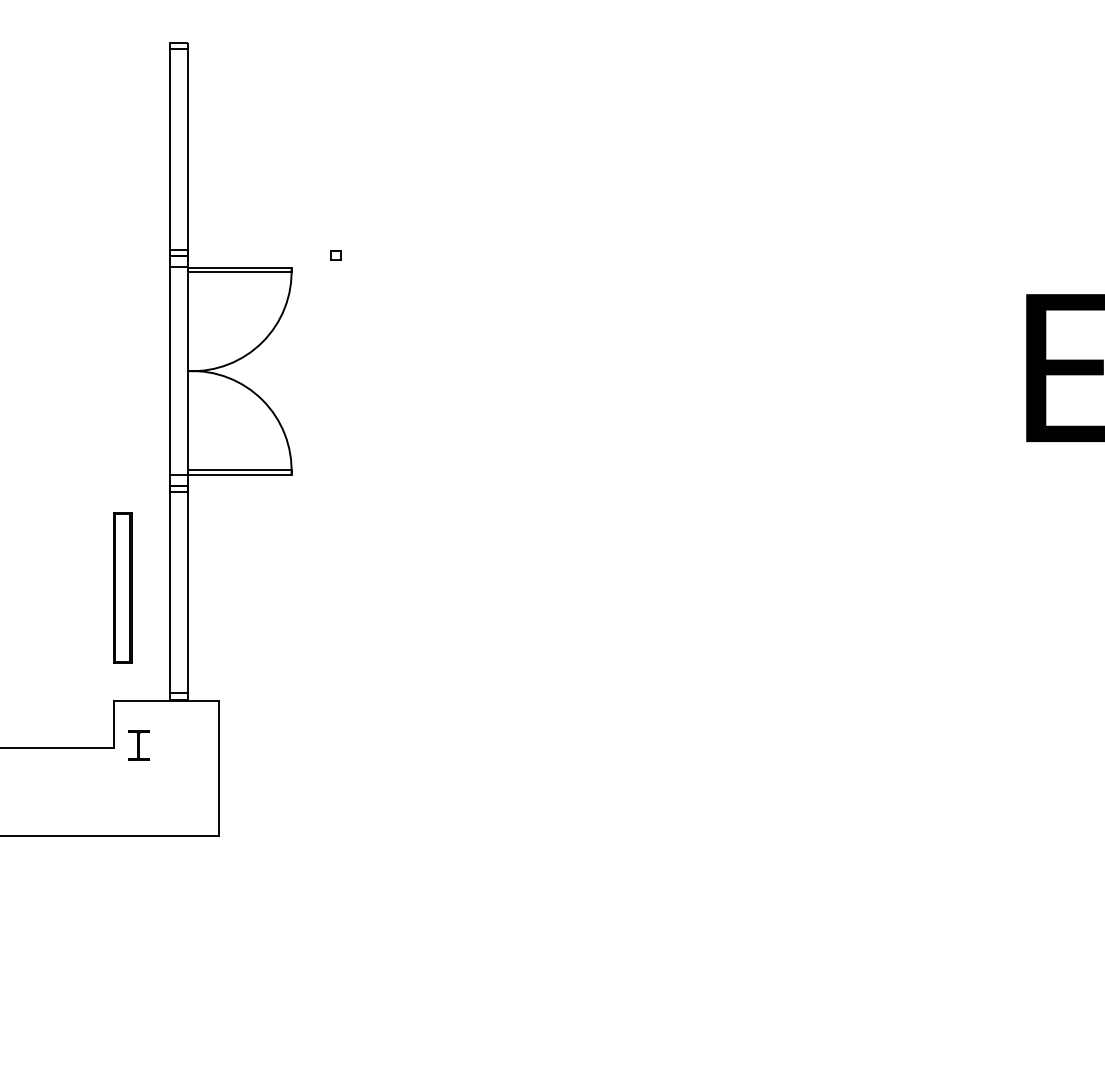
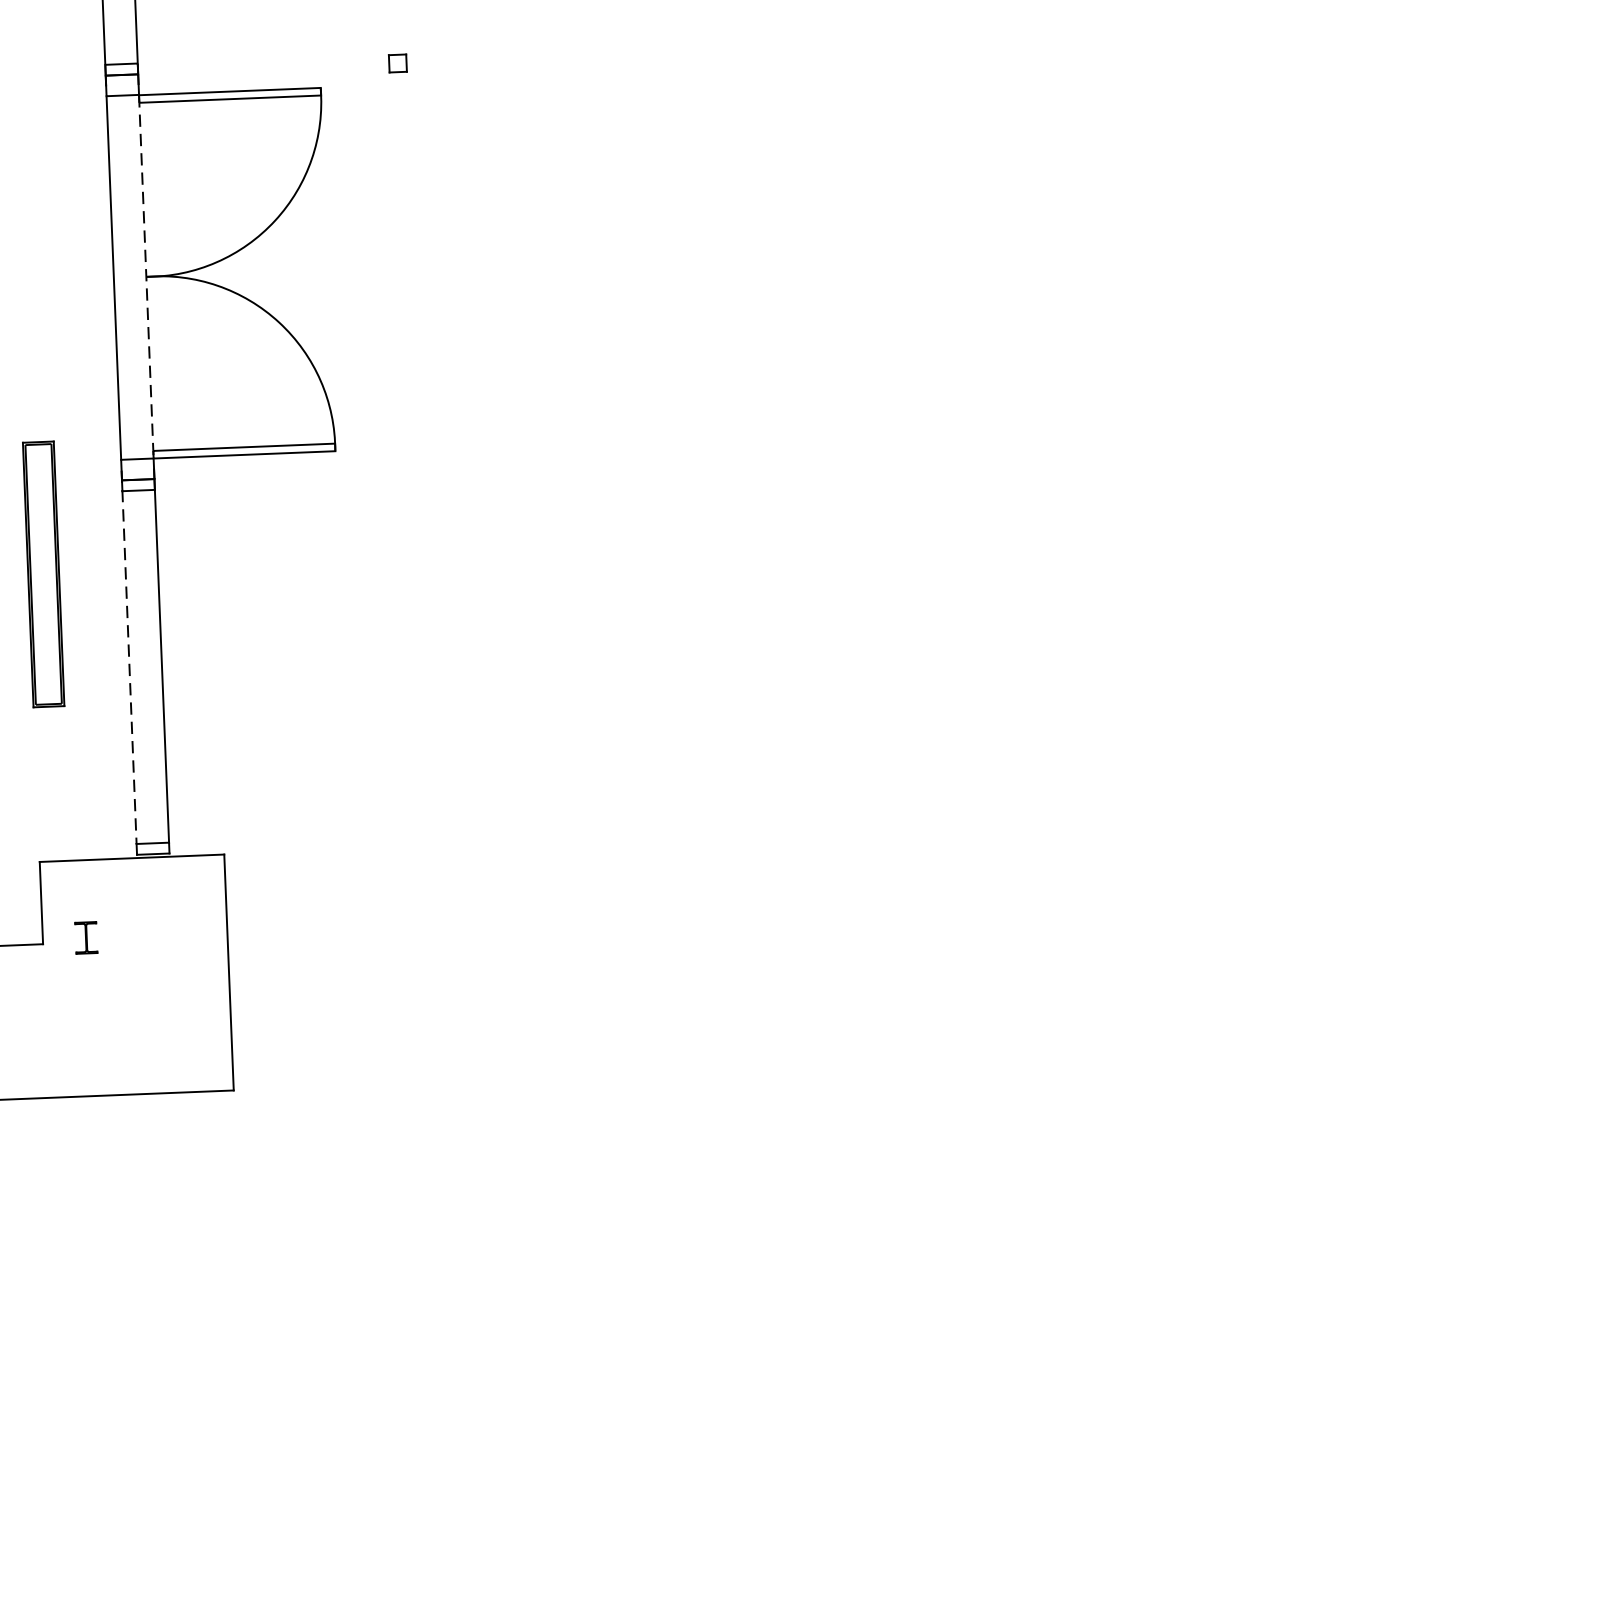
line: (188, 371) -> (147, 277), solid -> dashed
part: (122, 587) -> (42, 573), moved
line: (169, 587) -> (129, 658), solid -> dashed
part: (138, 745) -> (85, 937), size x0.6

